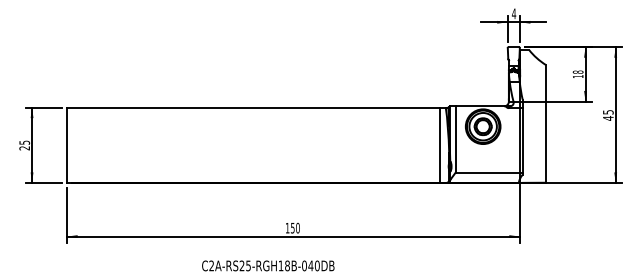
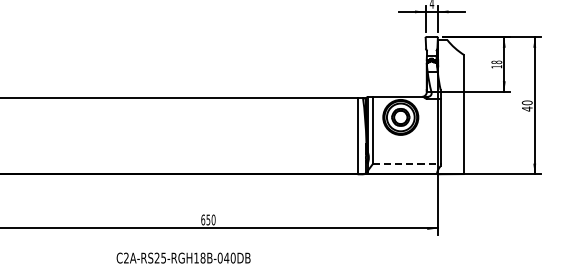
text: (608, 112) -> (527, 103), 45 -> 40
line: (489, 172) -> (407, 163), solid -> dashed
text: (287, 227) -> (203, 219), 150 -> 650

